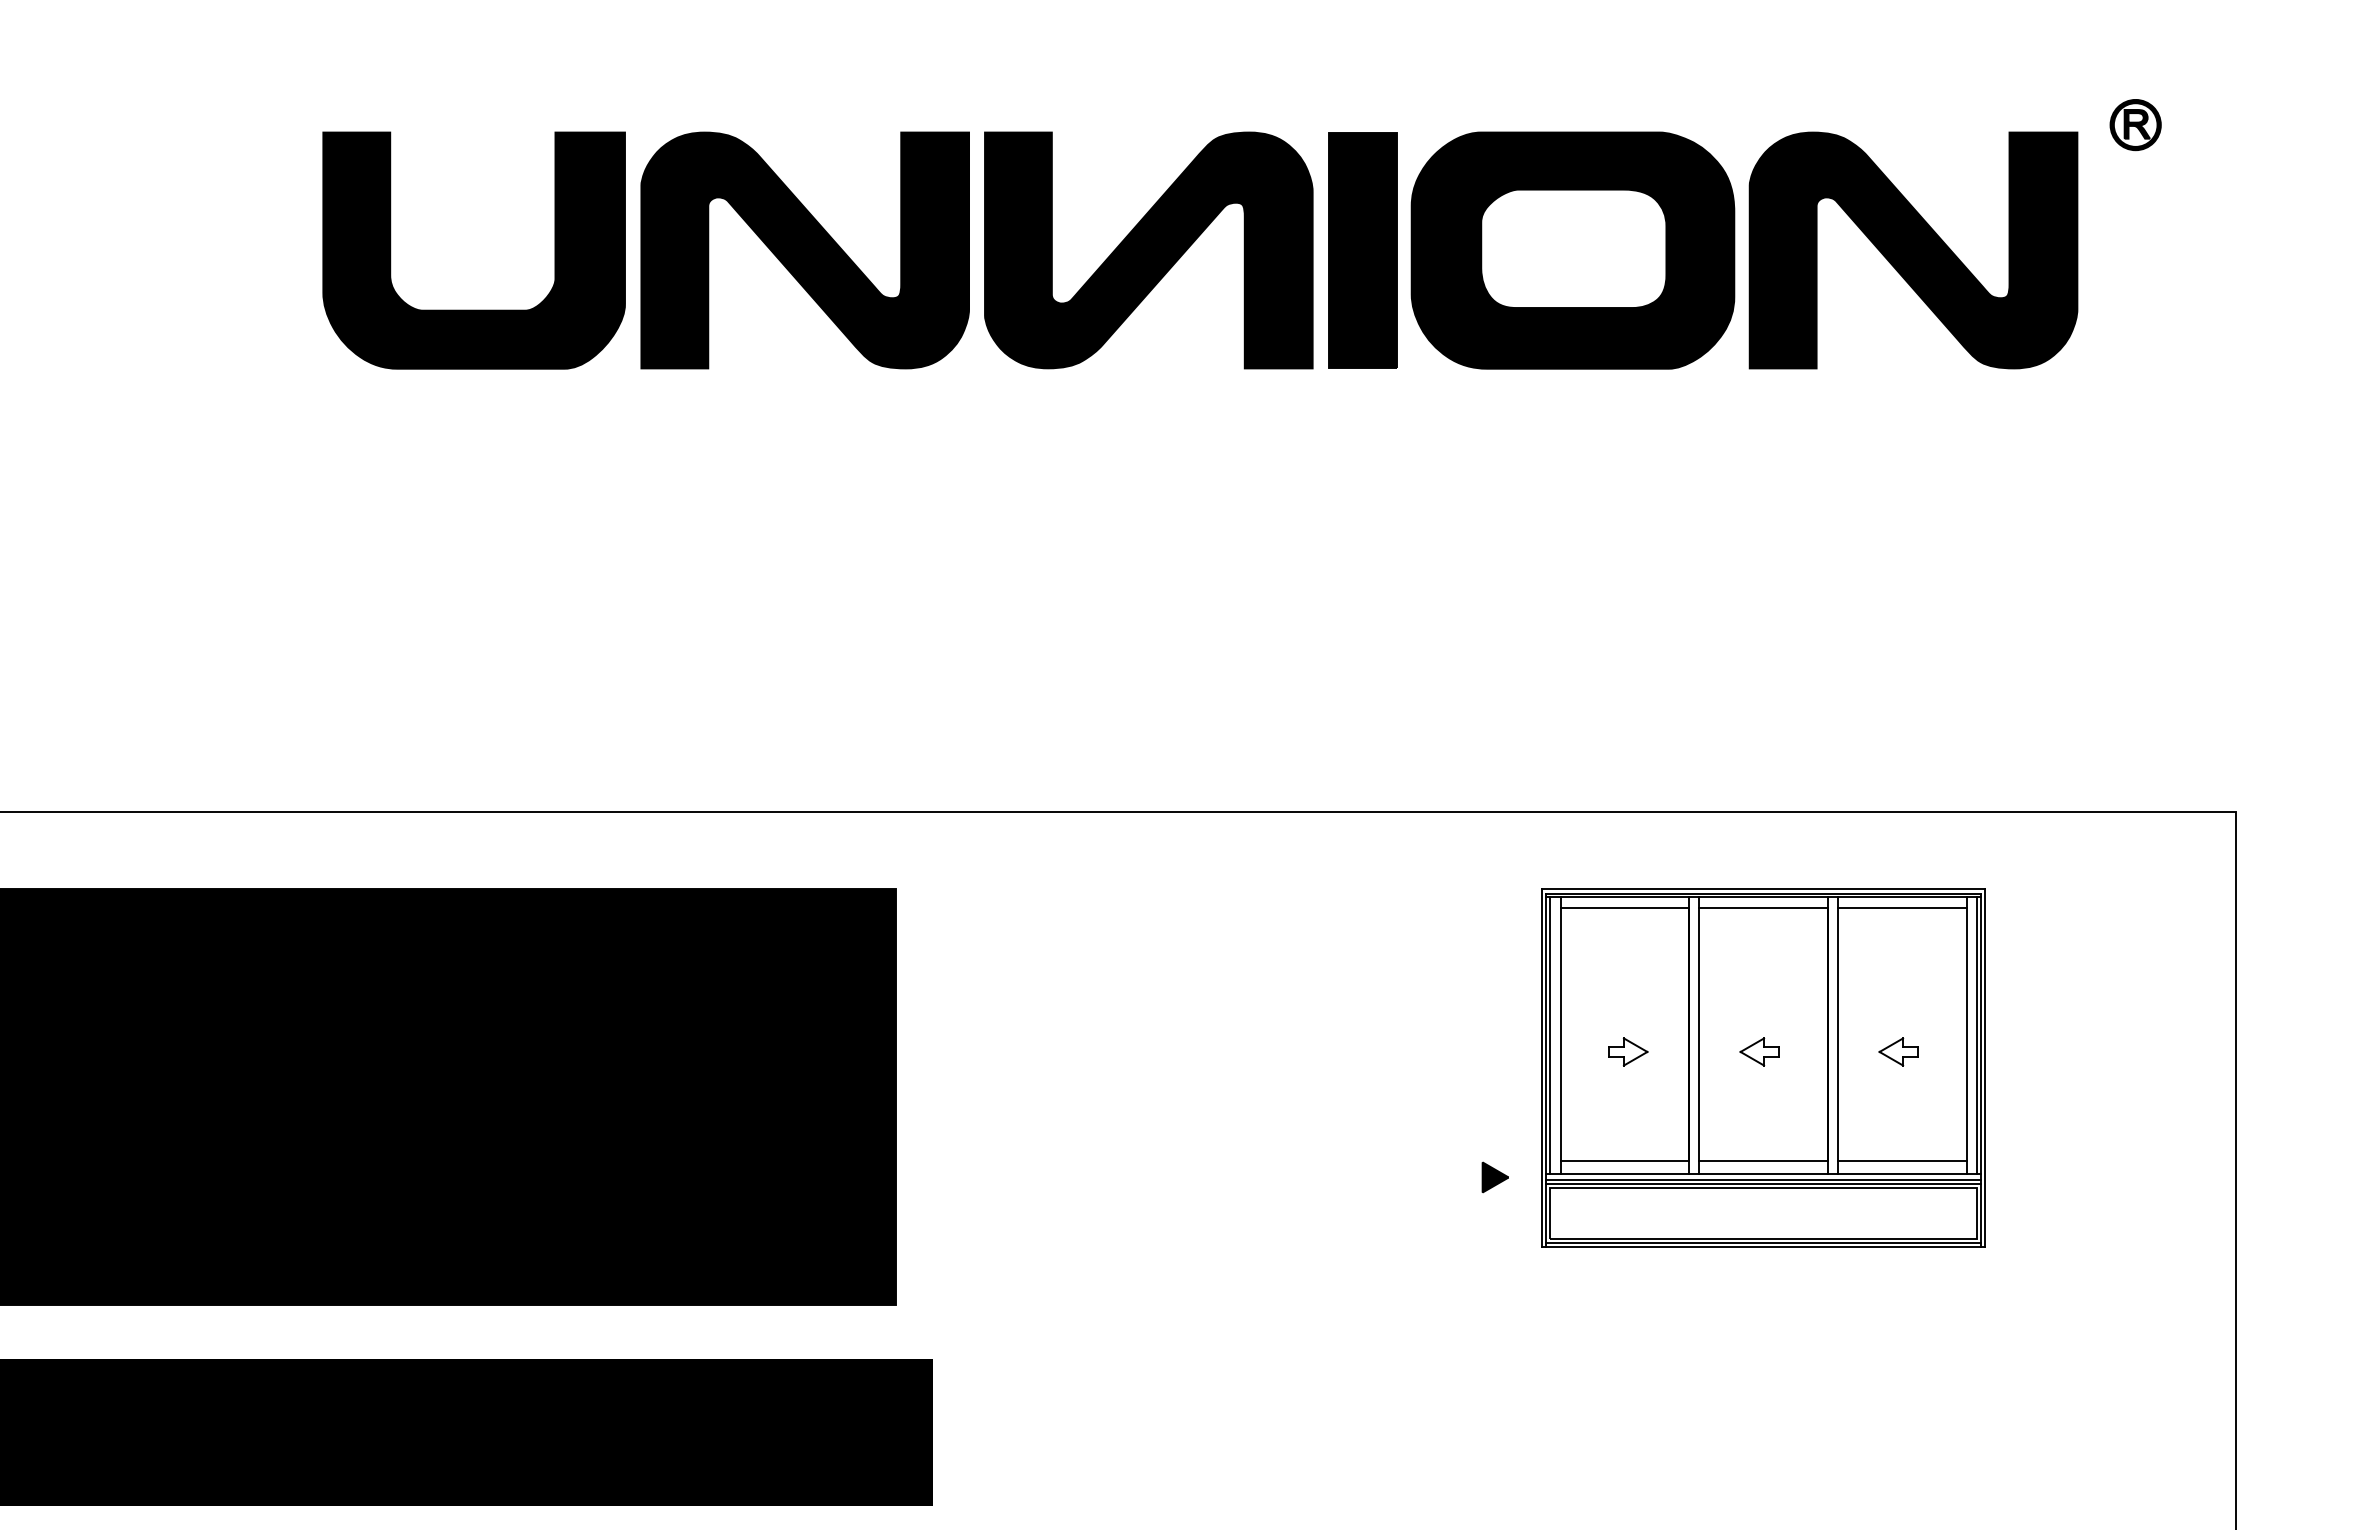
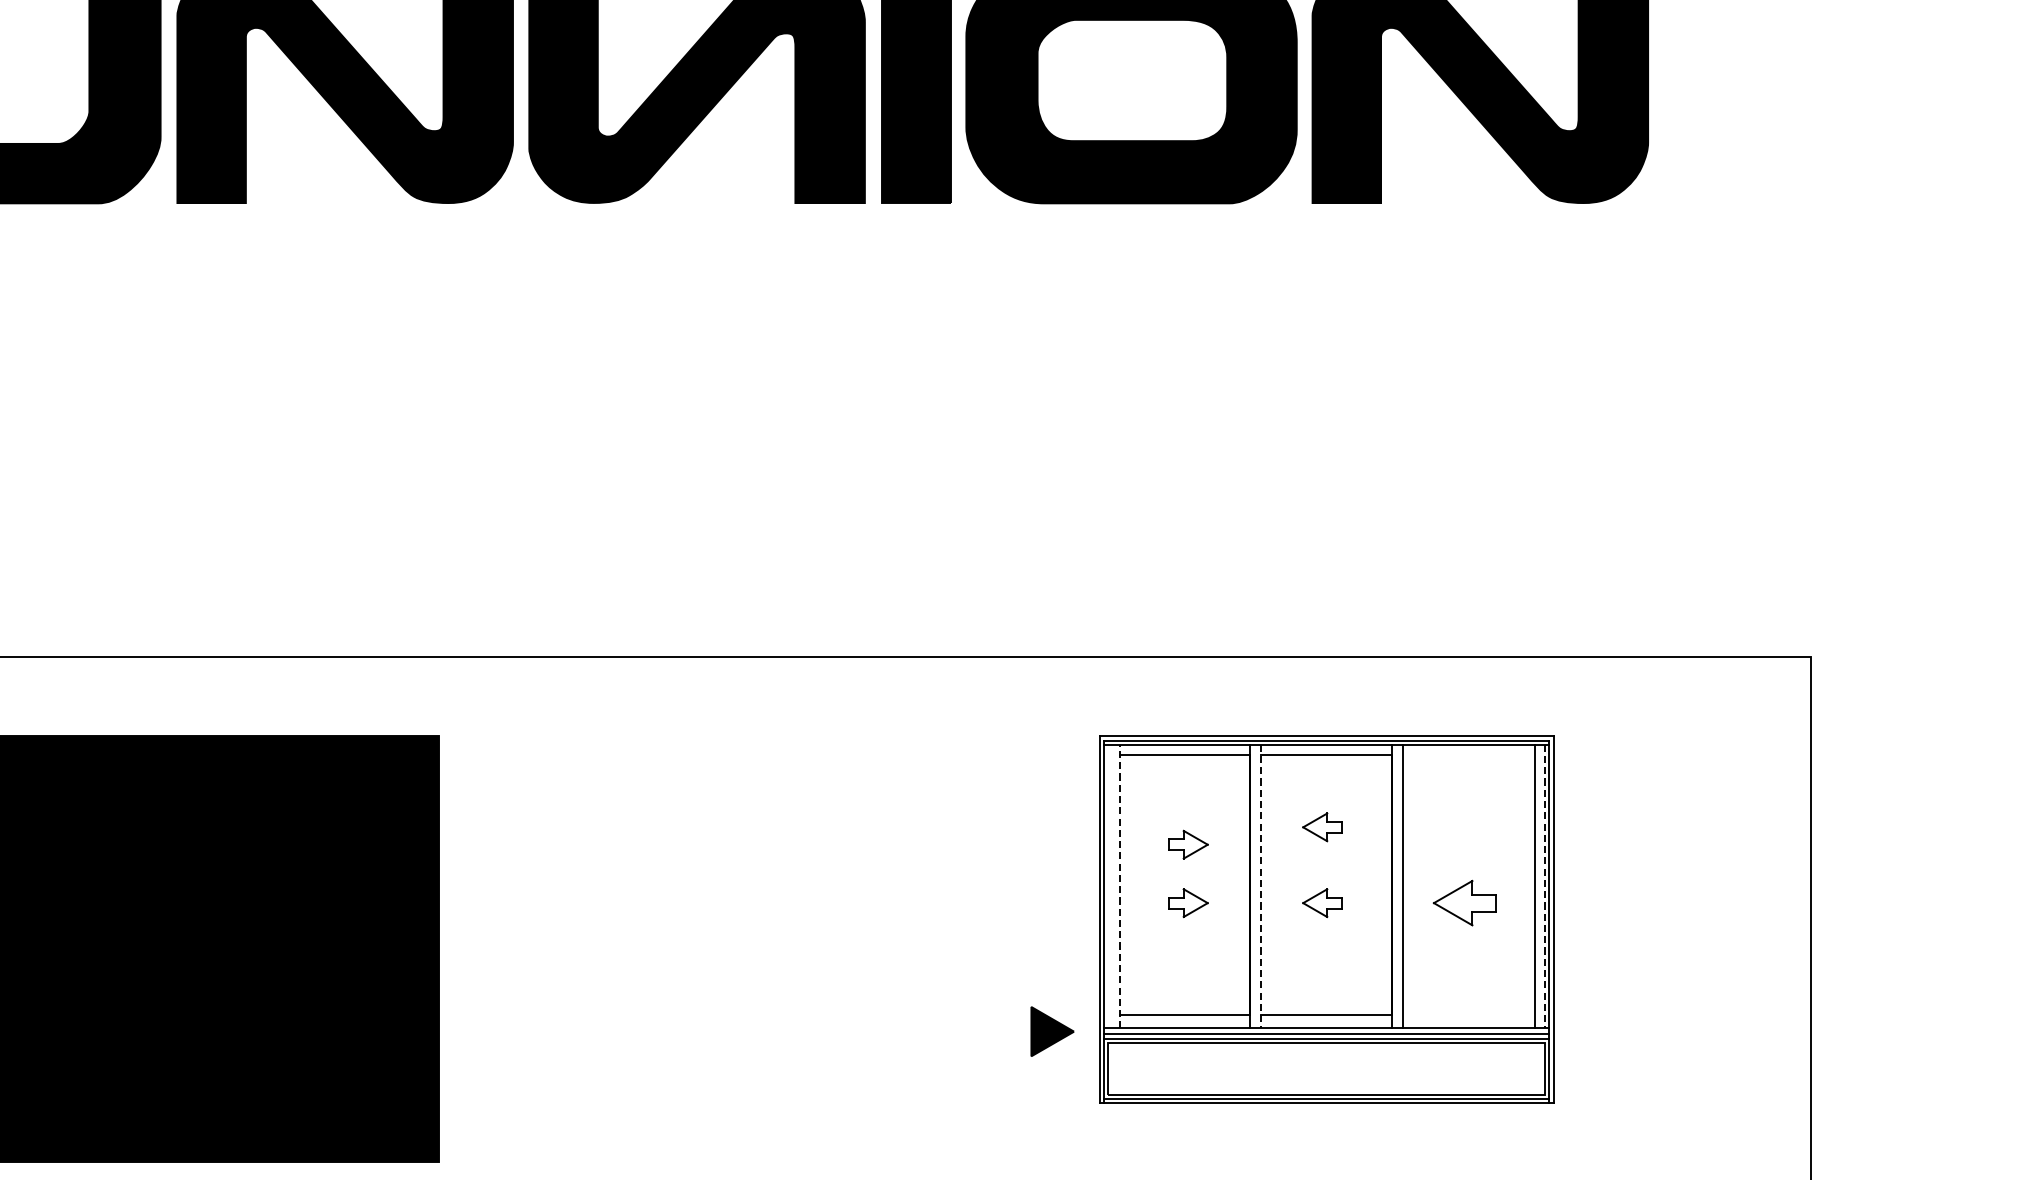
line: (1902, 907) -> (1469, 755), removed
part: (1759, 977) -> (1322, 826), added
part: (1628, 994) -> (1188, 844), added
line: (1550, 1035) -> (1108, 886), removed
line: (1561, 1035) -> (1119, 886), solid -> dashed
line: (1699, 1035) -> (1261, 886), solid -> dashed
line: (1976, 1035) -> (1544, 886), solid -> dashed
part: (1898, 1051) -> (1464, 902), size x1.6
line: (1902, 1160) -> (1469, 1014), removed
part: (1494, 1177) -> (1051, 1031), size x1.6

